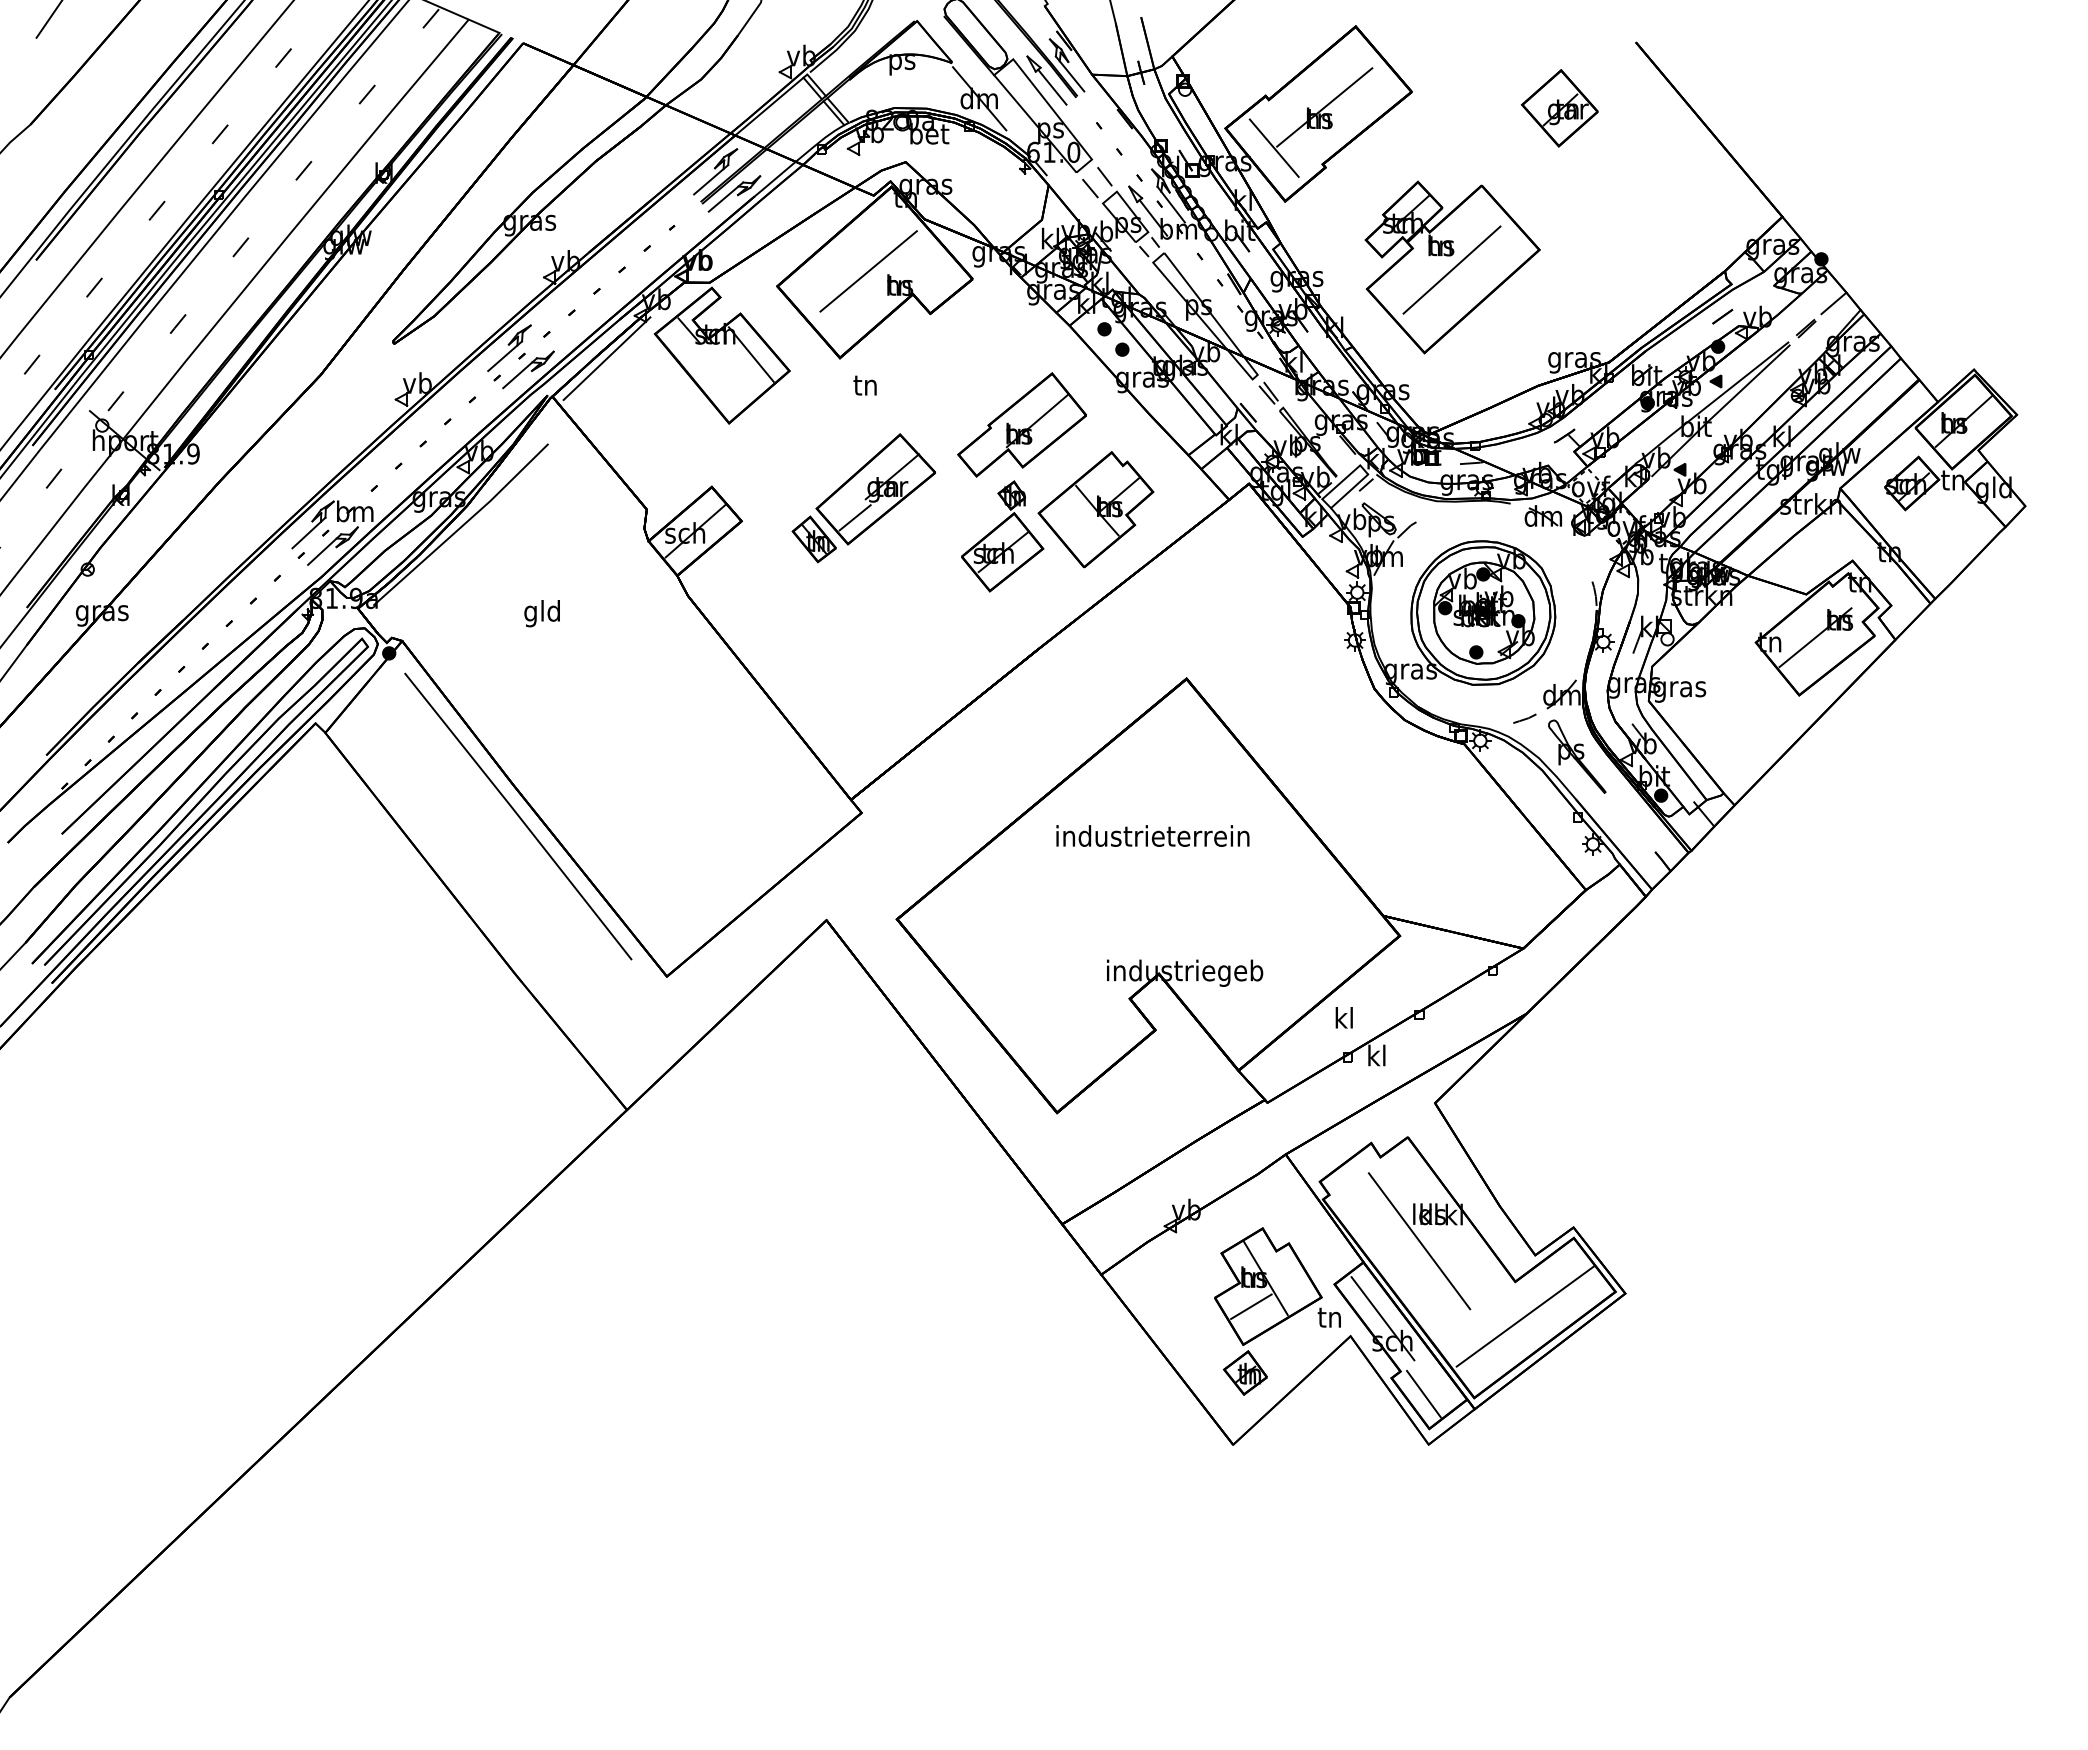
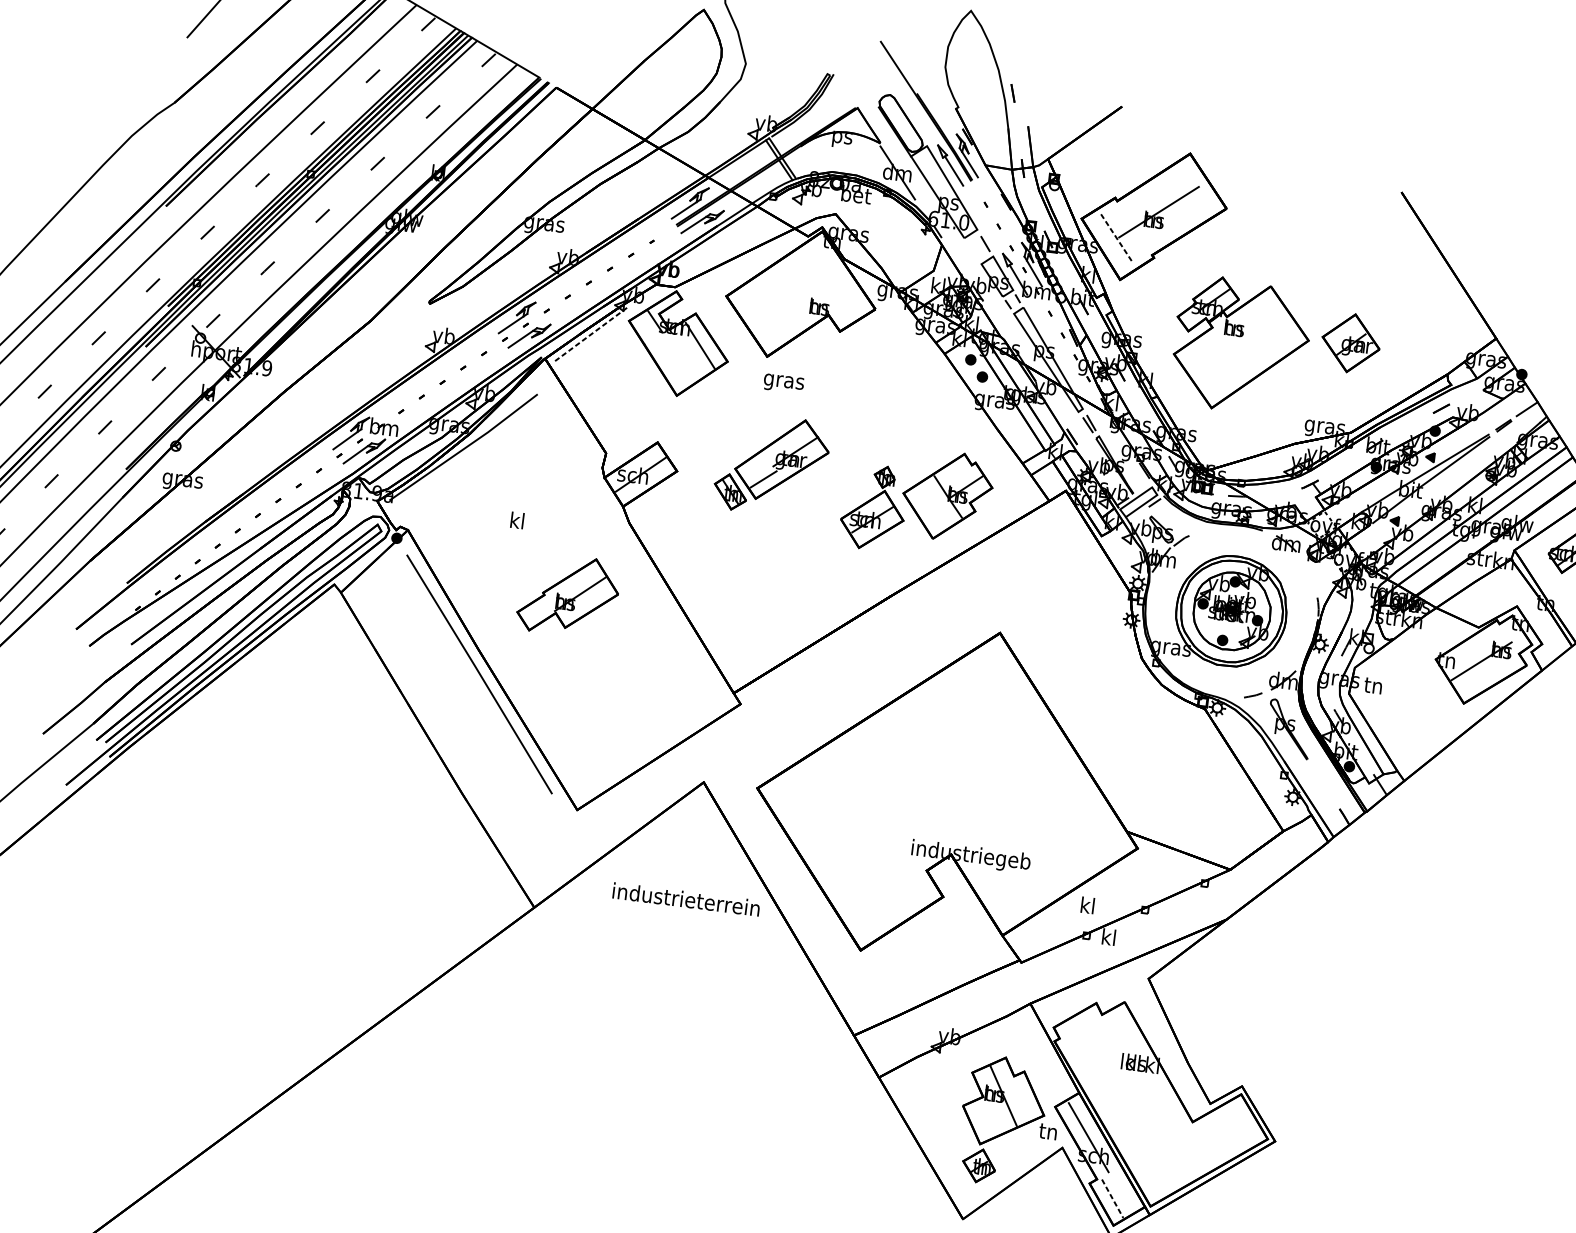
part: (1559, 108) -> (1350, 343), moved
line: (1274, 148) -> (1117, 238), solid -> dashed
line: (1090, 188) -> (973, 251), removed
line: (1451, 269) -> (1239, 347), removed
line: (868, 271) -> (797, 293), removed
line: (607, 358) -> (590, 335), solid -> dashed
text: (865, 388) -> (783, 382), tn -> gras
part: (1021, 424) -> (568, 595), moved
text: (541, 613) -> (516, 522), gld -> kl
text: (1679, 689) -> (1373, 687), gras -> tn
text: (1152, 835) -> (686, 899), moved
line: (1419, 1241) -> (1123, 1082), removed
line: (1251, 1306) -> (990, 1115), removed
line: (1524, 1316) -> (1196, 1149), removed
line: (1423, 1394) -> (1112, 1198), solid -> dashed

